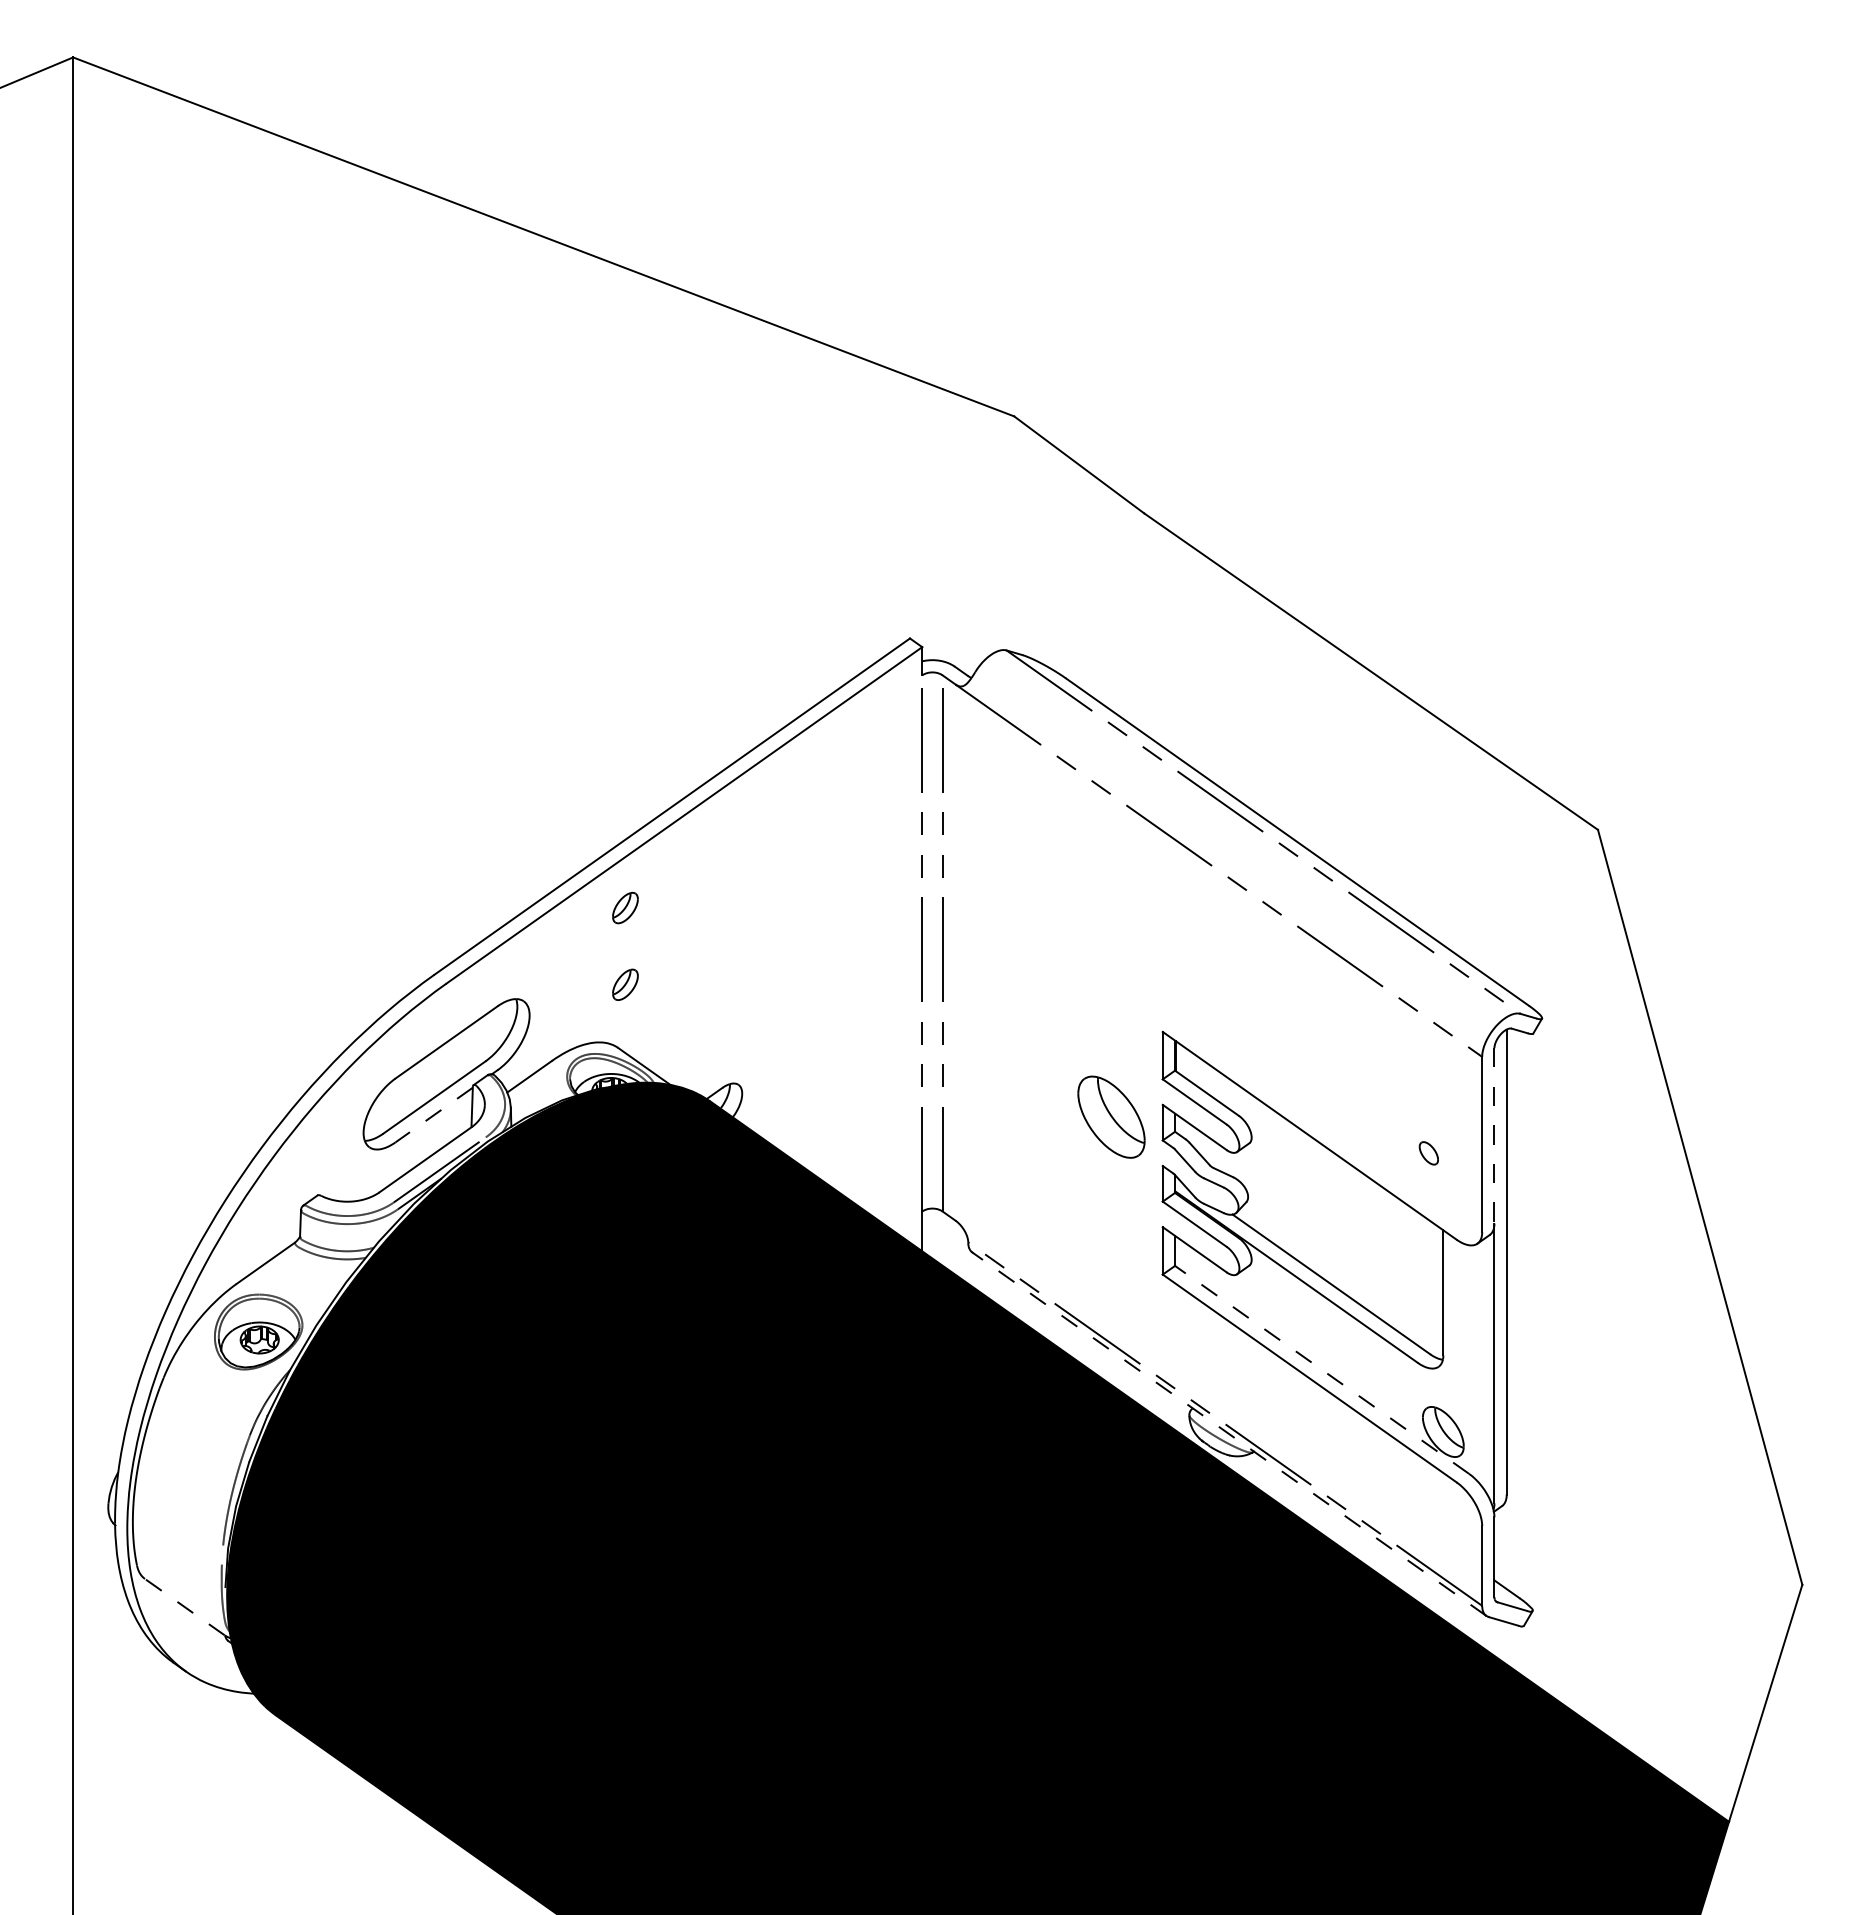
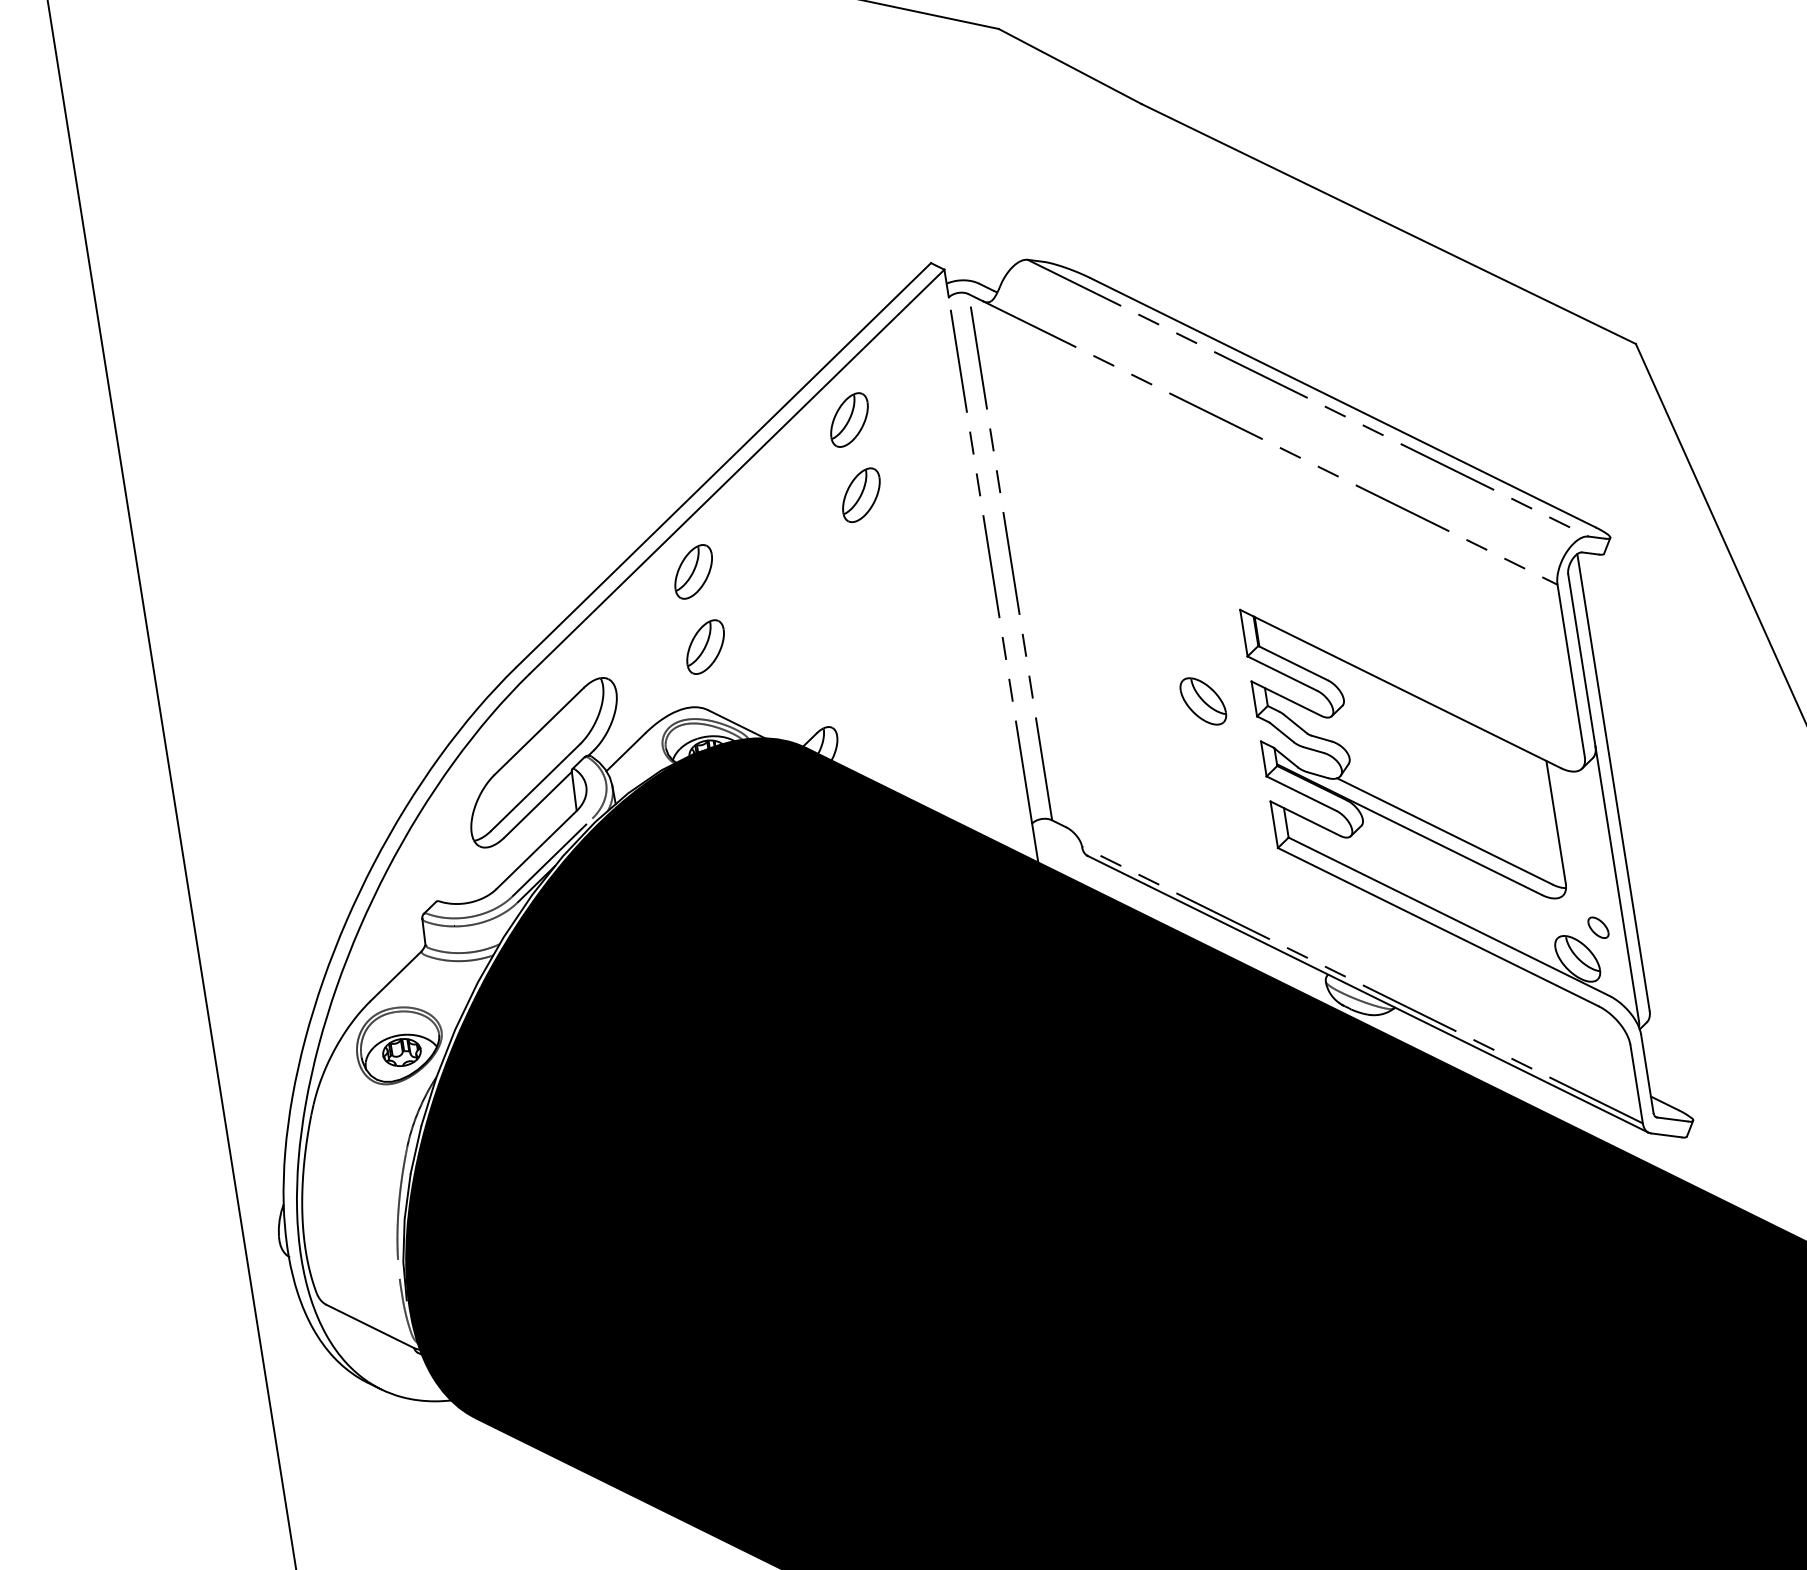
part: (803, 781) -> (848, 419), added
part: (803, 858) -> (860, 495), added
part: (625, 907) -> (693, 571), size x1.67
part: (625, 984) -> (705, 646), size x1.67
line: (433, 1115) -> (537, 805), dashed -> solid
part: (1111, 1116) -> (1203, 700), size x0.62
line: (1494, 1135) -> (1581, 659), dashed -> solid
part: (1428, 1153) -> (1598, 927), moved
line: (1321, 1369) -> (1448, 916), dashed -> solid
line: (1229, 1434) -> (1368, 994), dashed -> solid
line: (184, 1607) -> (369, 1326), dashed -> solid

